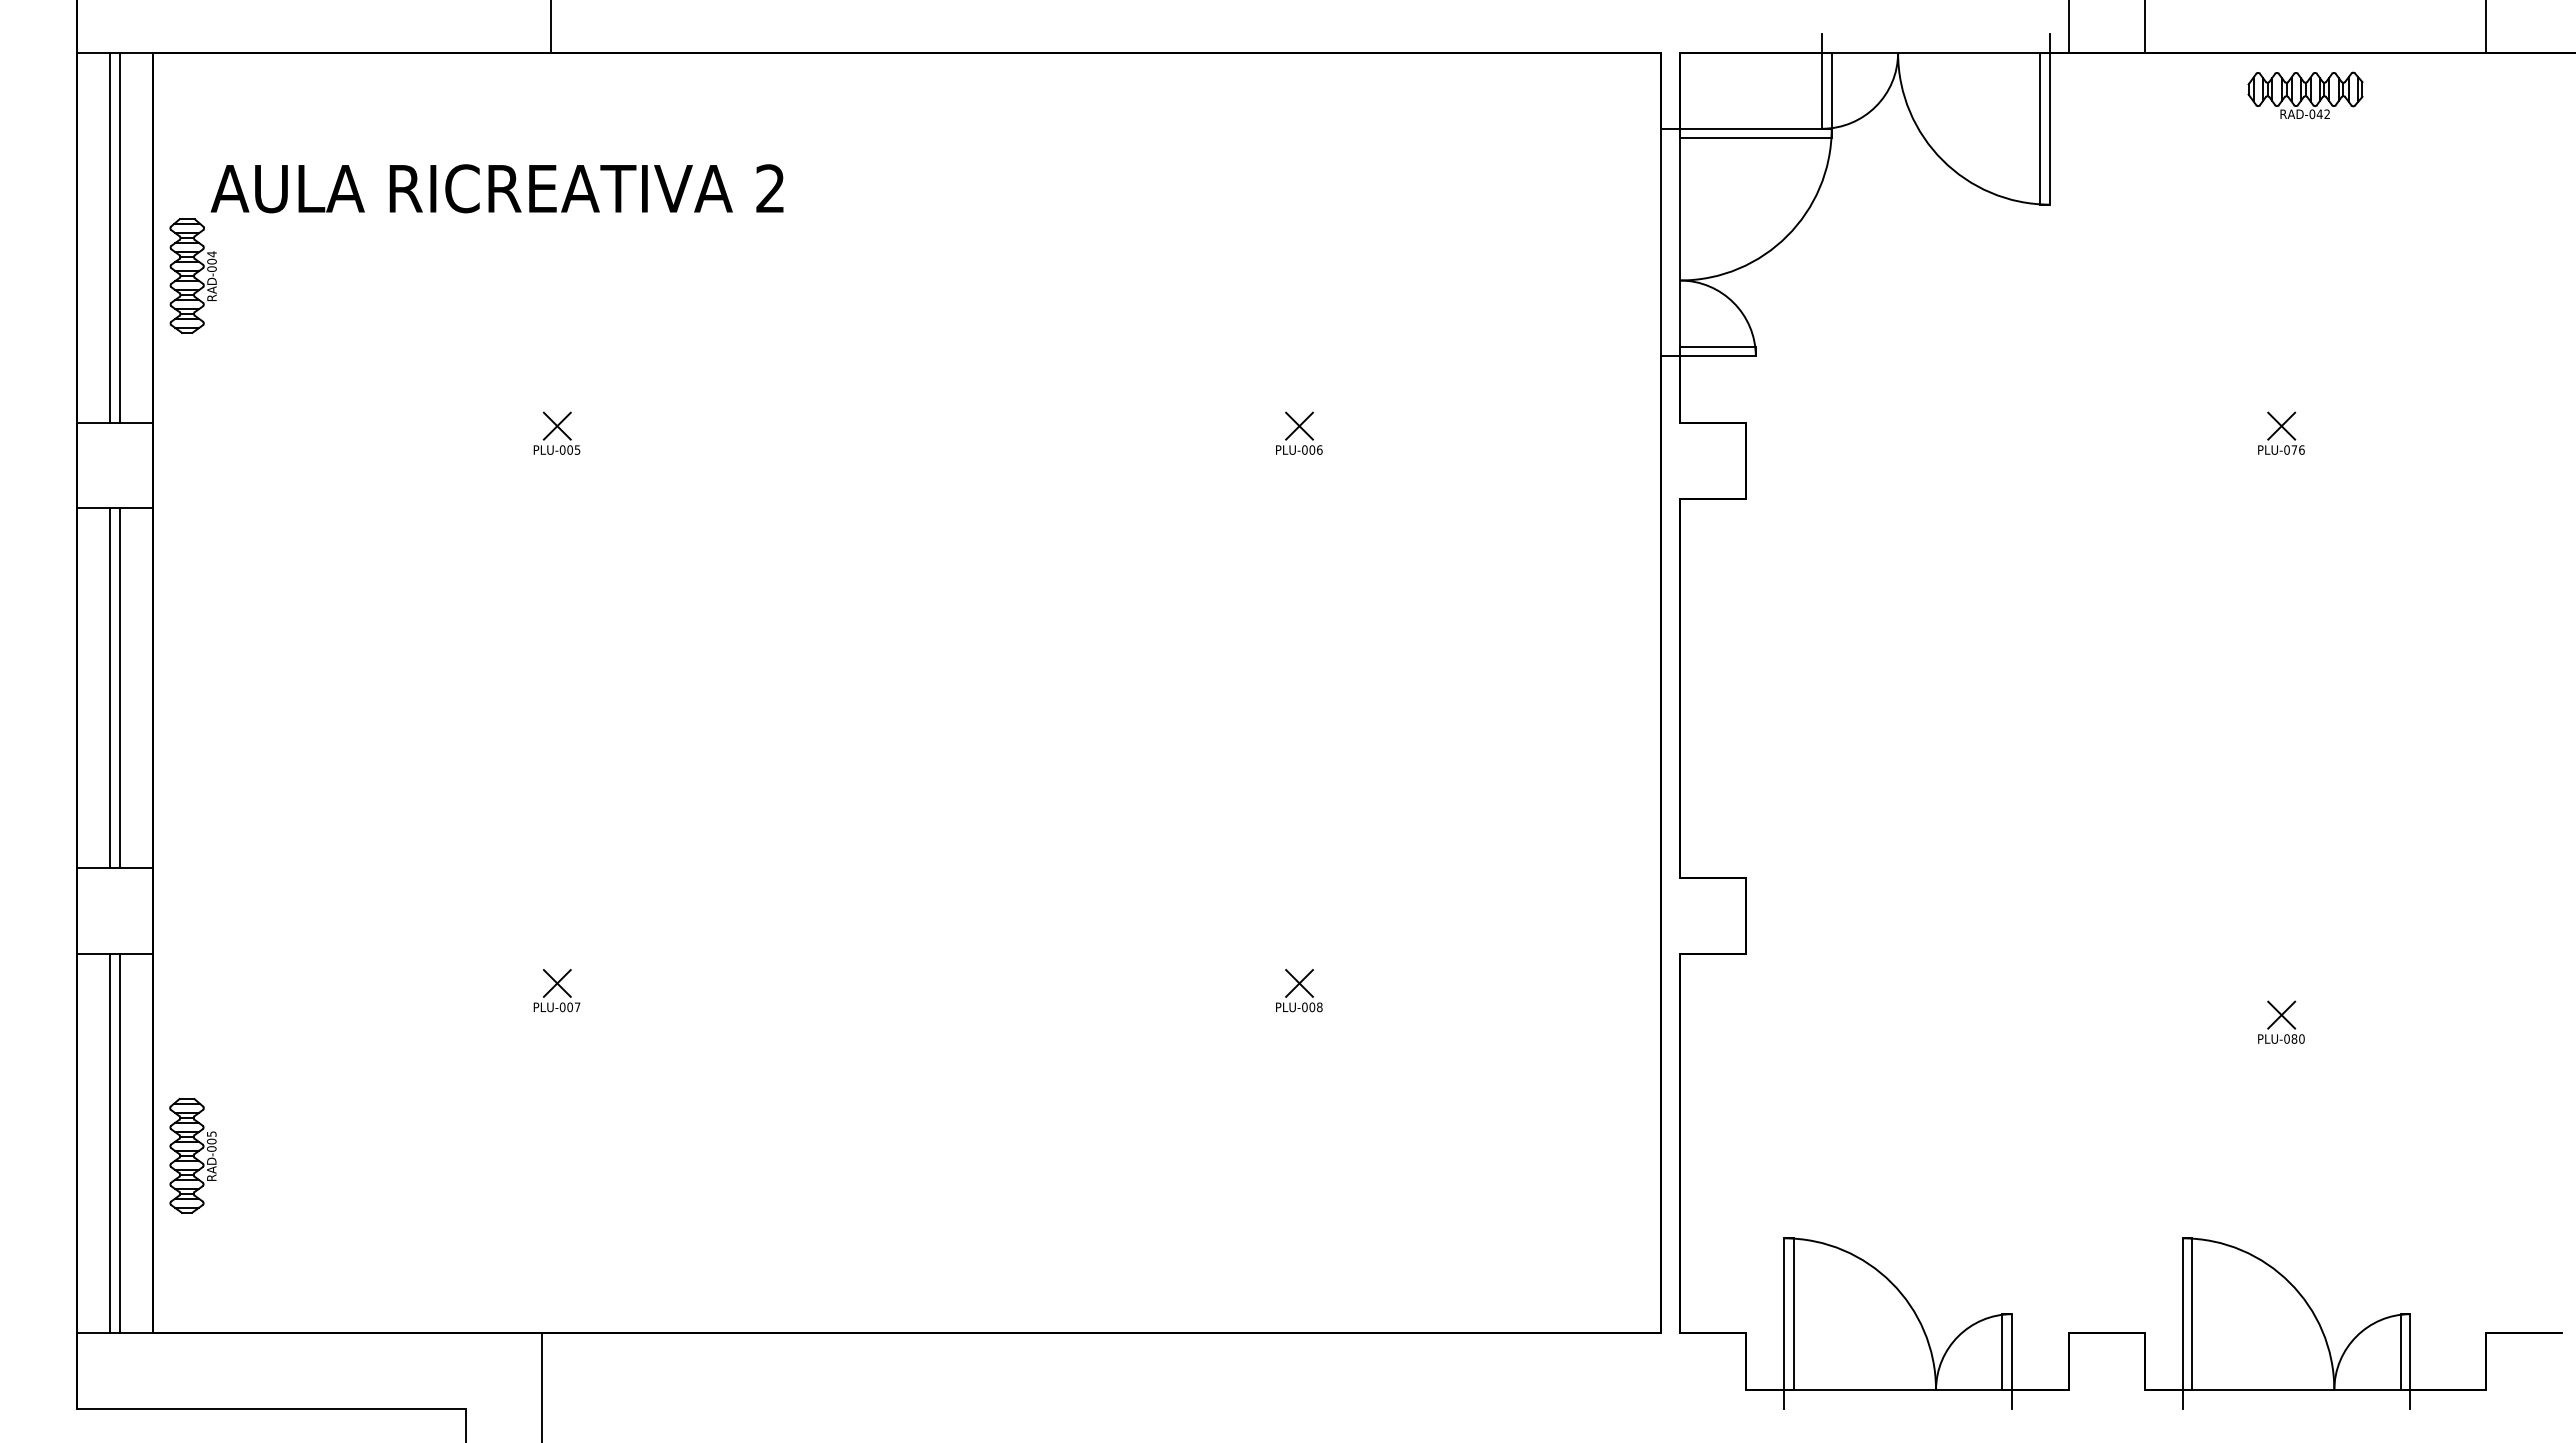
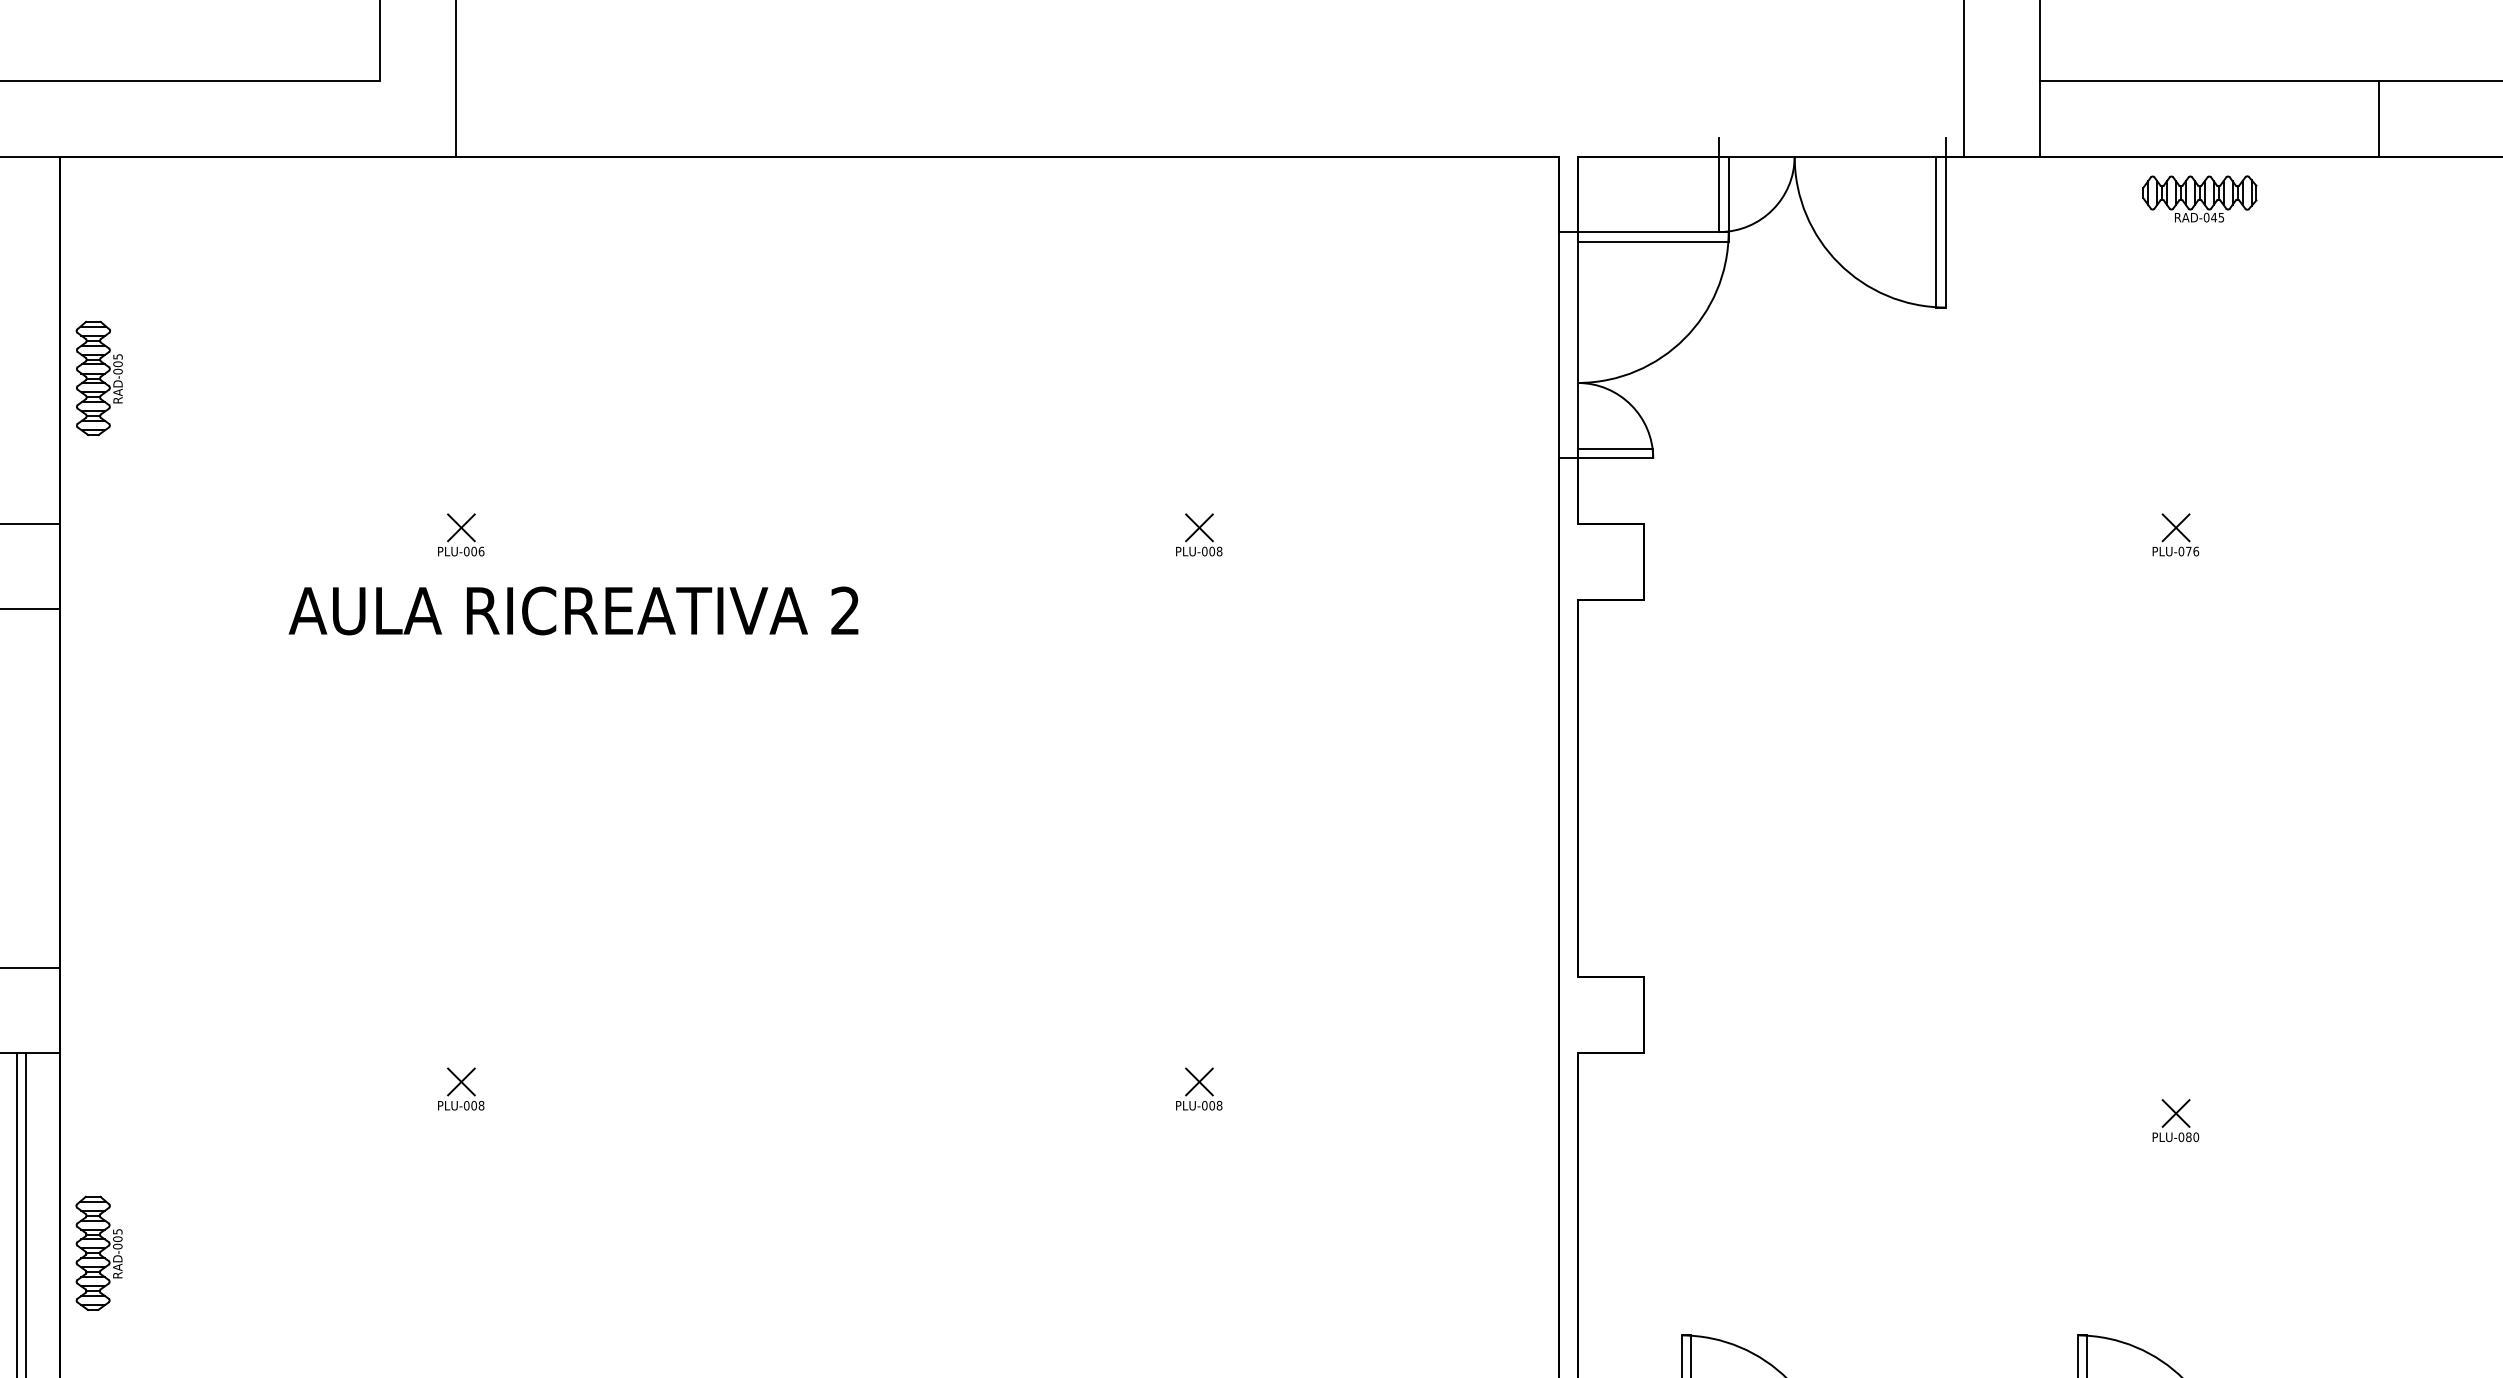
text: (2326, 114) -> (2220, 217), RAD-042 -> RAD-045
text: (496, 188) -> (572, 610), moved
line: (110, 237) -> (17, 340), removed
line: (119, 237) -> (26, 340), removed
text: (211, 254) -> (117, 357), RAD-004 -> RAD-005
text: (577, 449) -> (481, 551), PLU-005 -> PLU-006
text: (1319, 449) -> (1219, 551), PLU-006 -> PLU-008
line: (110, 688) -> (17, 788), removed
line: (119, 688) -> (26, 788), removed
text: (577, 1007) -> (481, 1105), PLU-007 -> PLU-008

